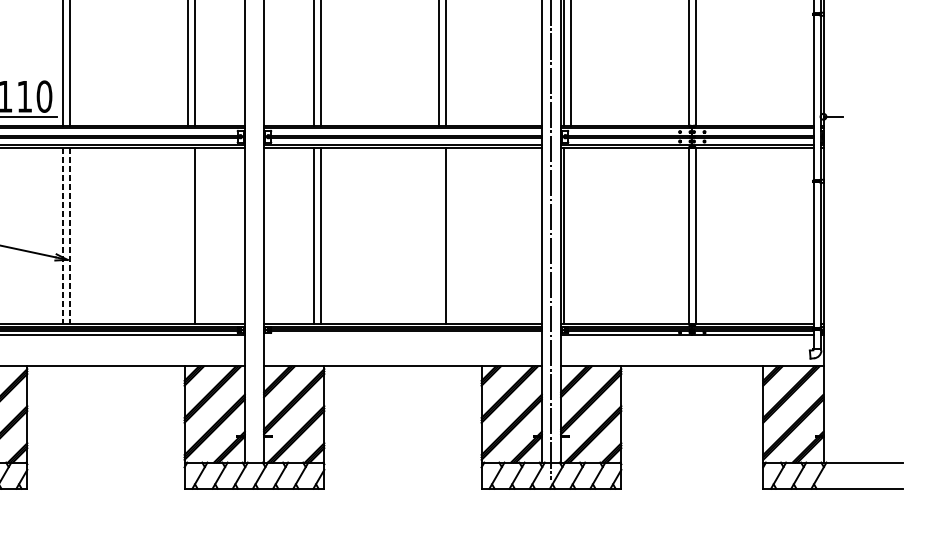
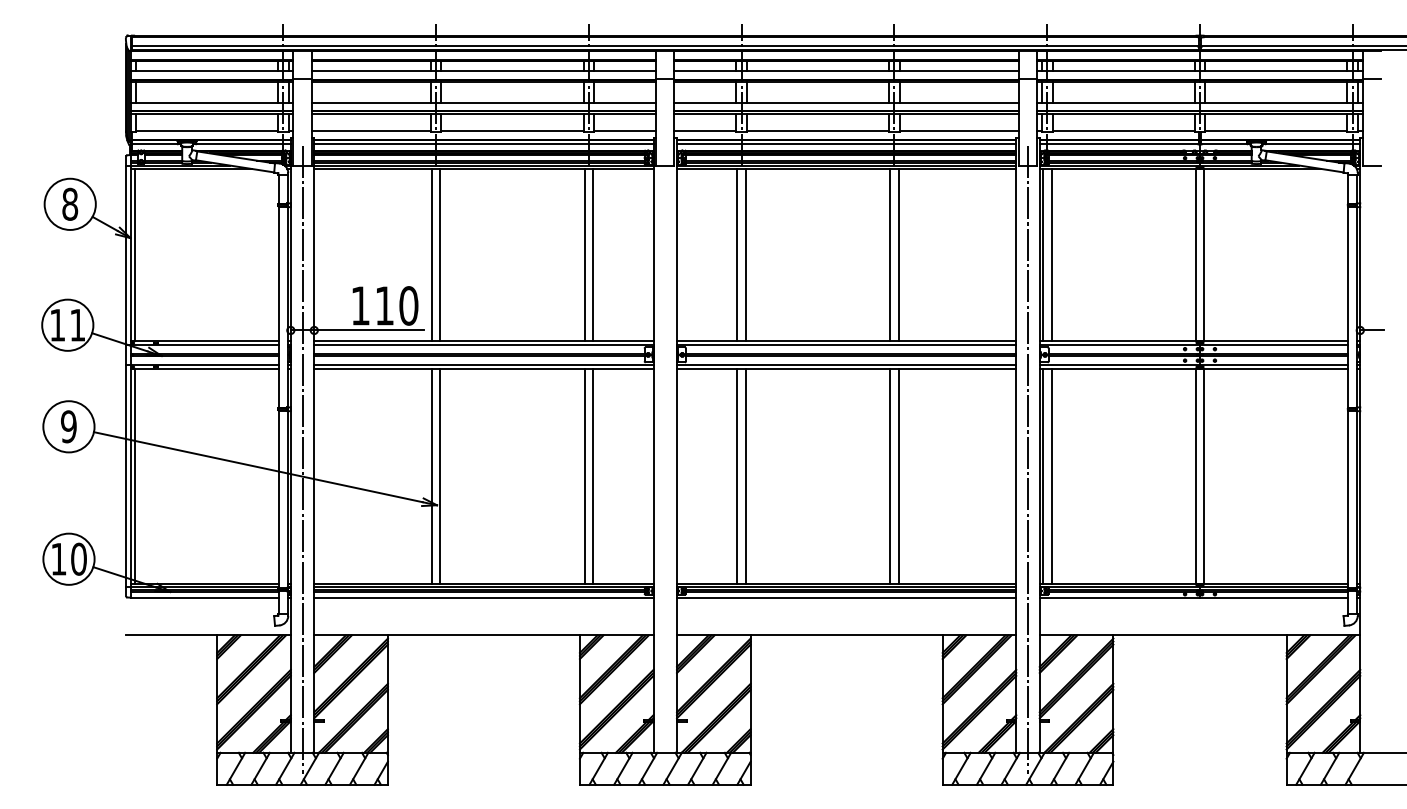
line: (188, 235) -> (584, 475), added
line: (438, 235) -> (890, 475), added
line: (570, 235) -> (1051, 475), added
line: (63, 236) -> (431, 476), dashed -> solid
line: (70, 236) -> (440, 476), dashed -> solid
line: (402, 335) -> (846, 597), added

